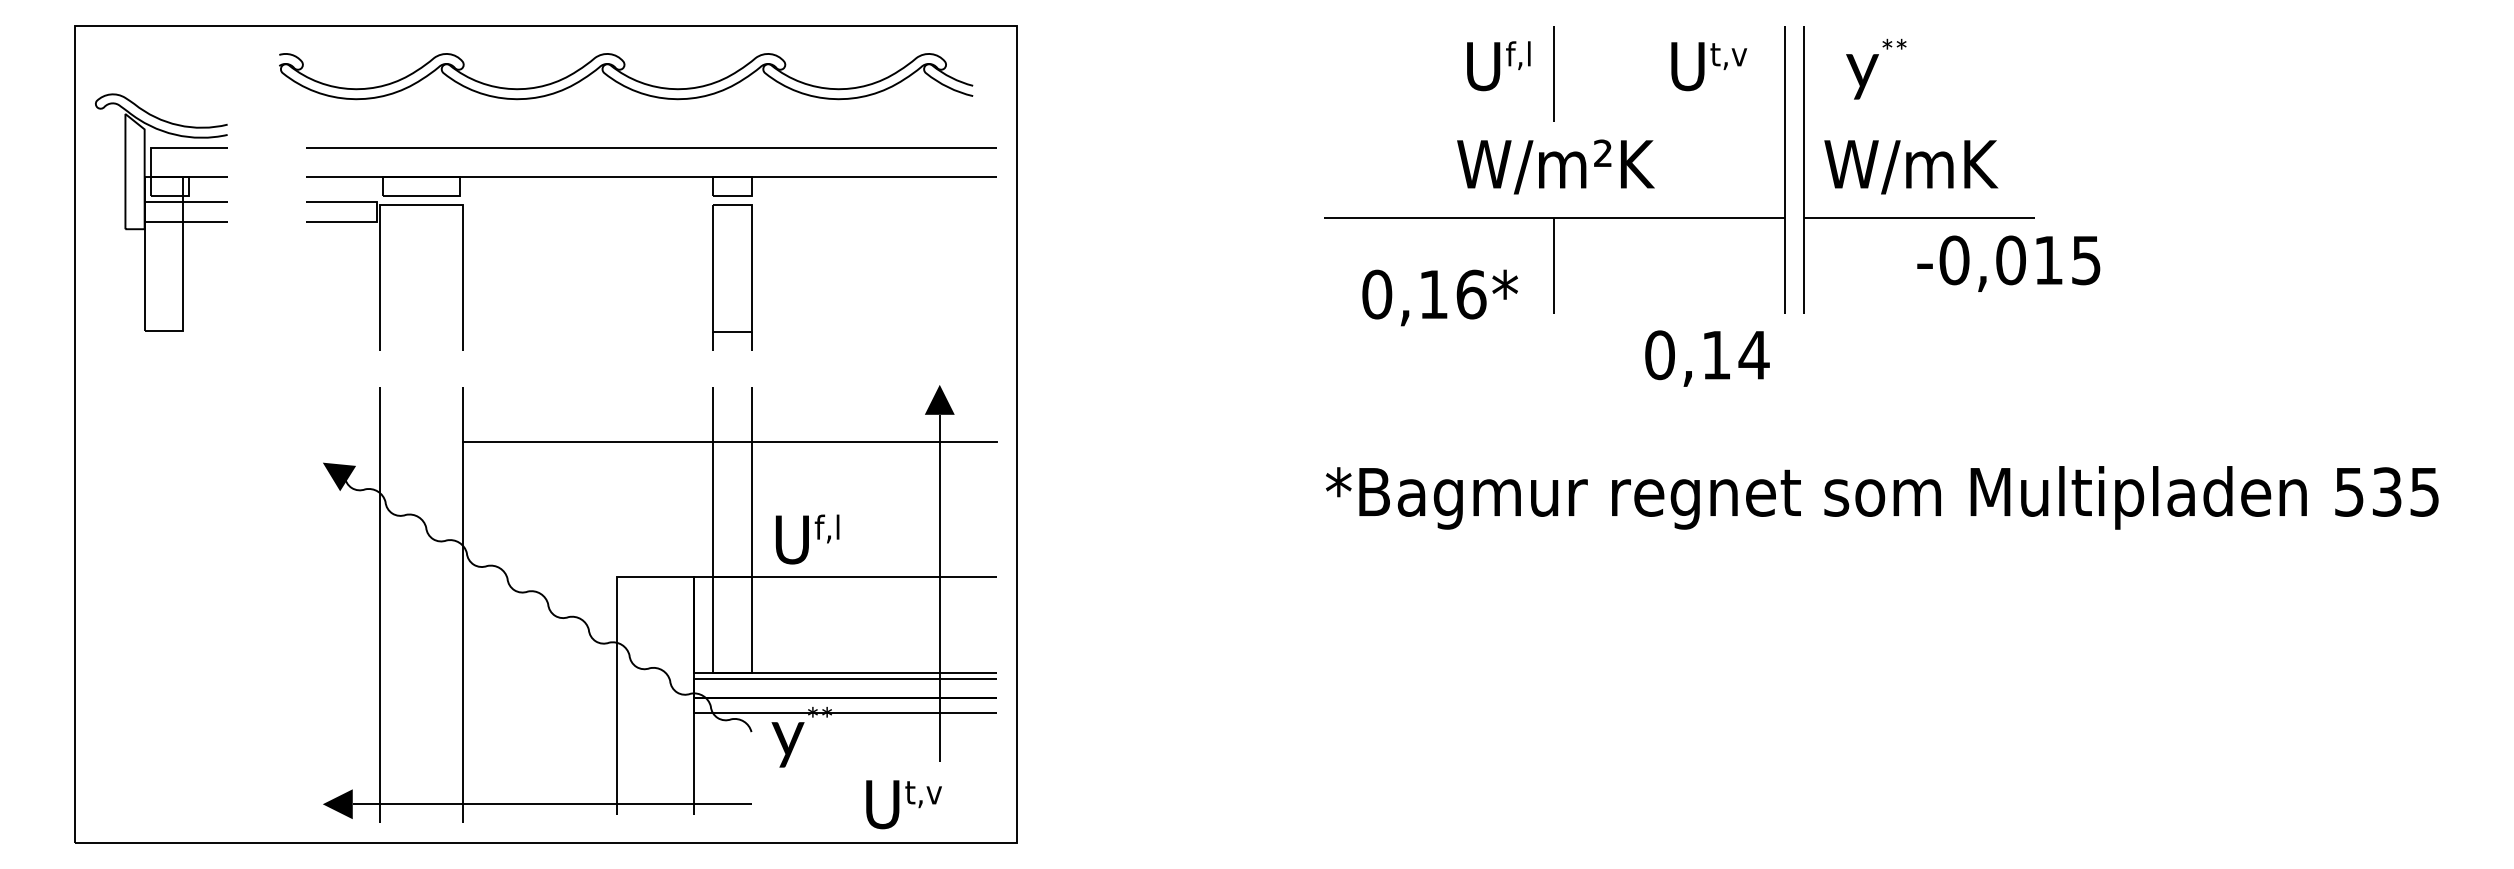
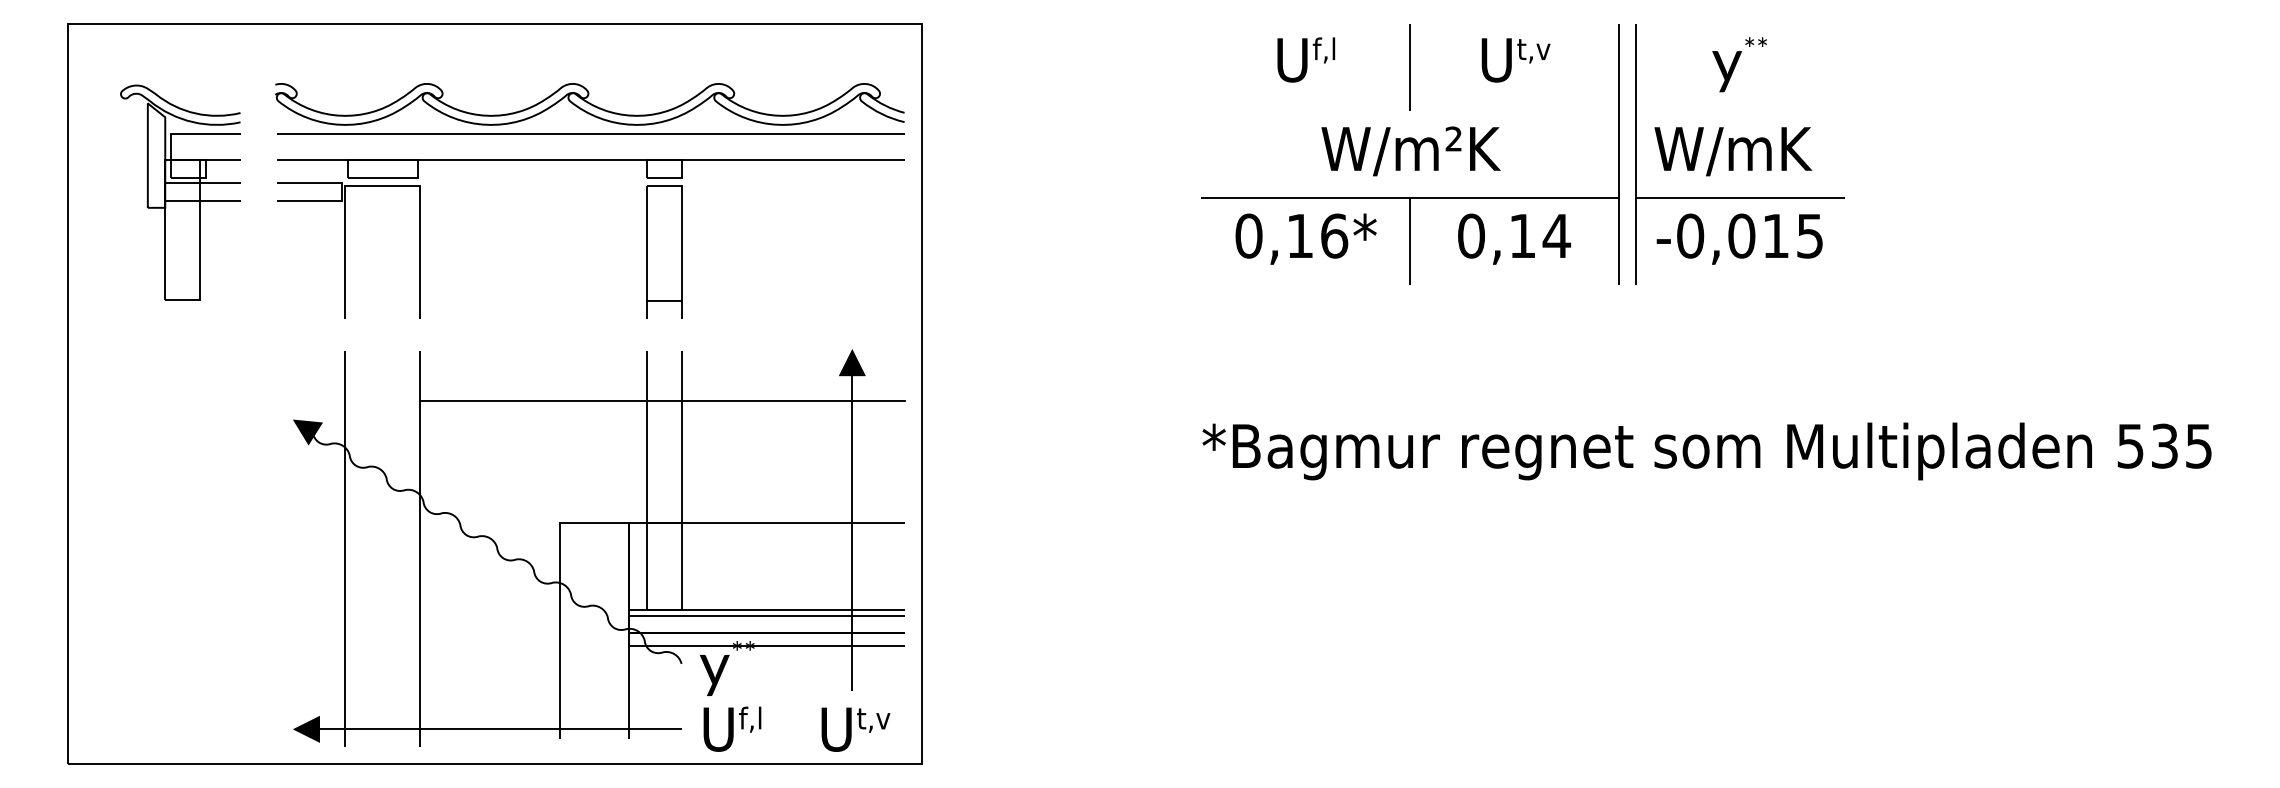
text: (1499, 65) -> (1306, 59), moved
text: (1708, 66) -> (1515, 60), moved
text: (1876, 68) -> (1739, 64), moved
part: (625, 76) -> (589, 104), moved
part: (161, 212) -> (180, 192), moved
text: (2008, 263) -> (1739, 238), moved
text: (1439, 297) -> (1305, 238), moved
text: (1707, 357) -> (1514, 238), moved
text: (807, 538) -> (732, 728), moved
text: (903, 804) -> (855, 729), moved

